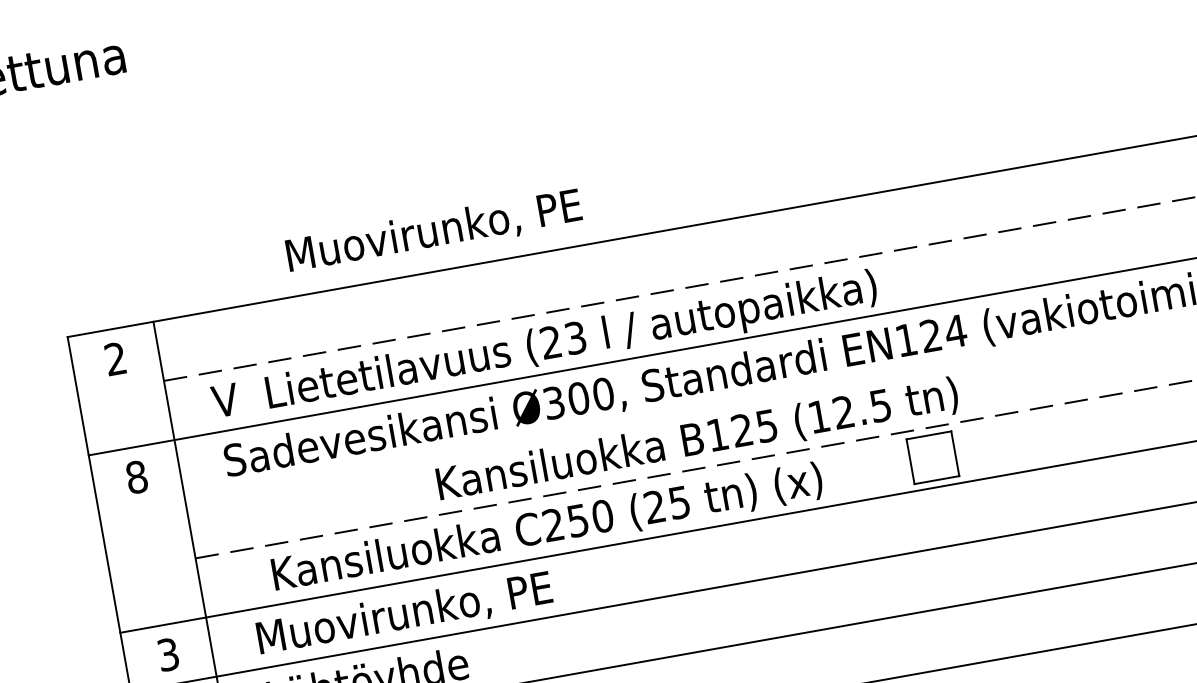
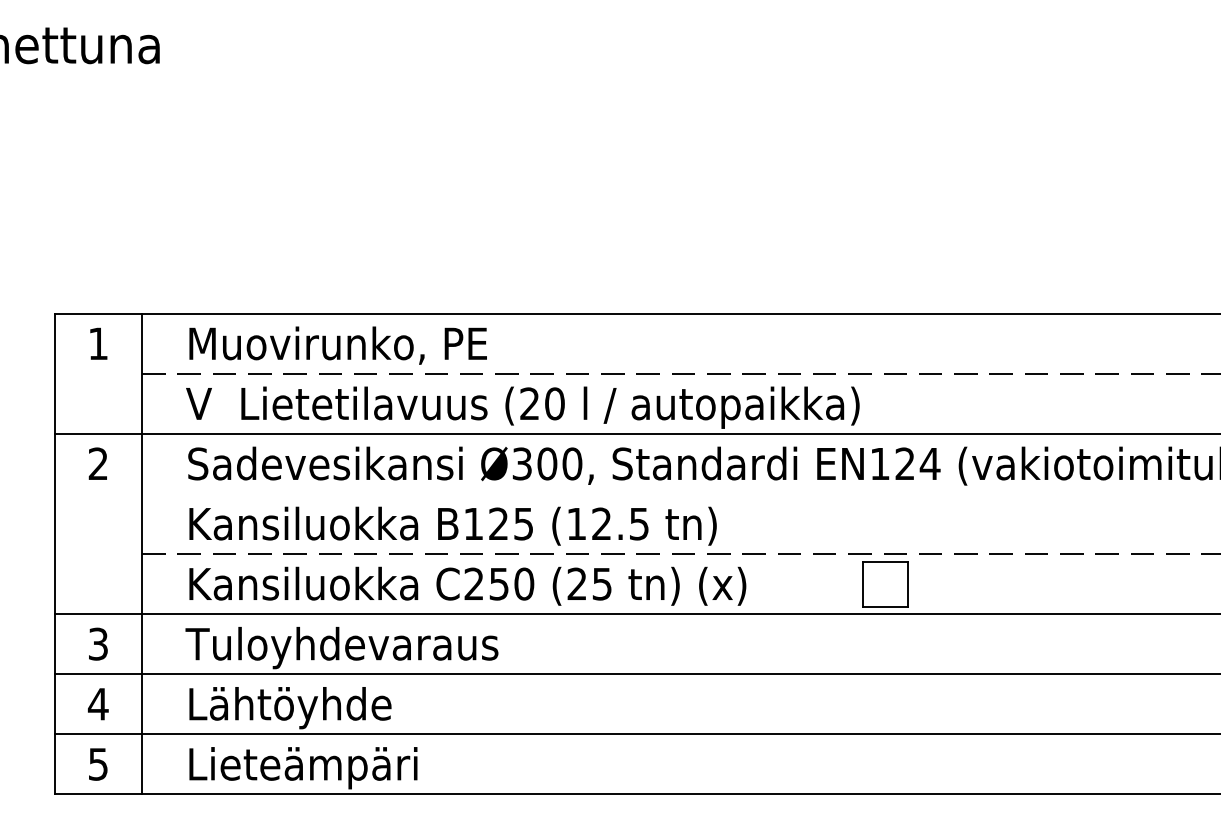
text: (433, 232) -> (337, 345), moved
text: (575, 337) -> (554, 403), (23 -> (20
text: (114, 358) -> (97, 343), 2 -> 1
text: (697, 440) -> (452, 525), moved
text: (136, 476) -> (98, 463), 8 -> 2
text: (547, 527) -> (467, 585), moved
text: (408, 615) -> (341, 647), Muovirunko, PE -> Tuloyhdevaraus

